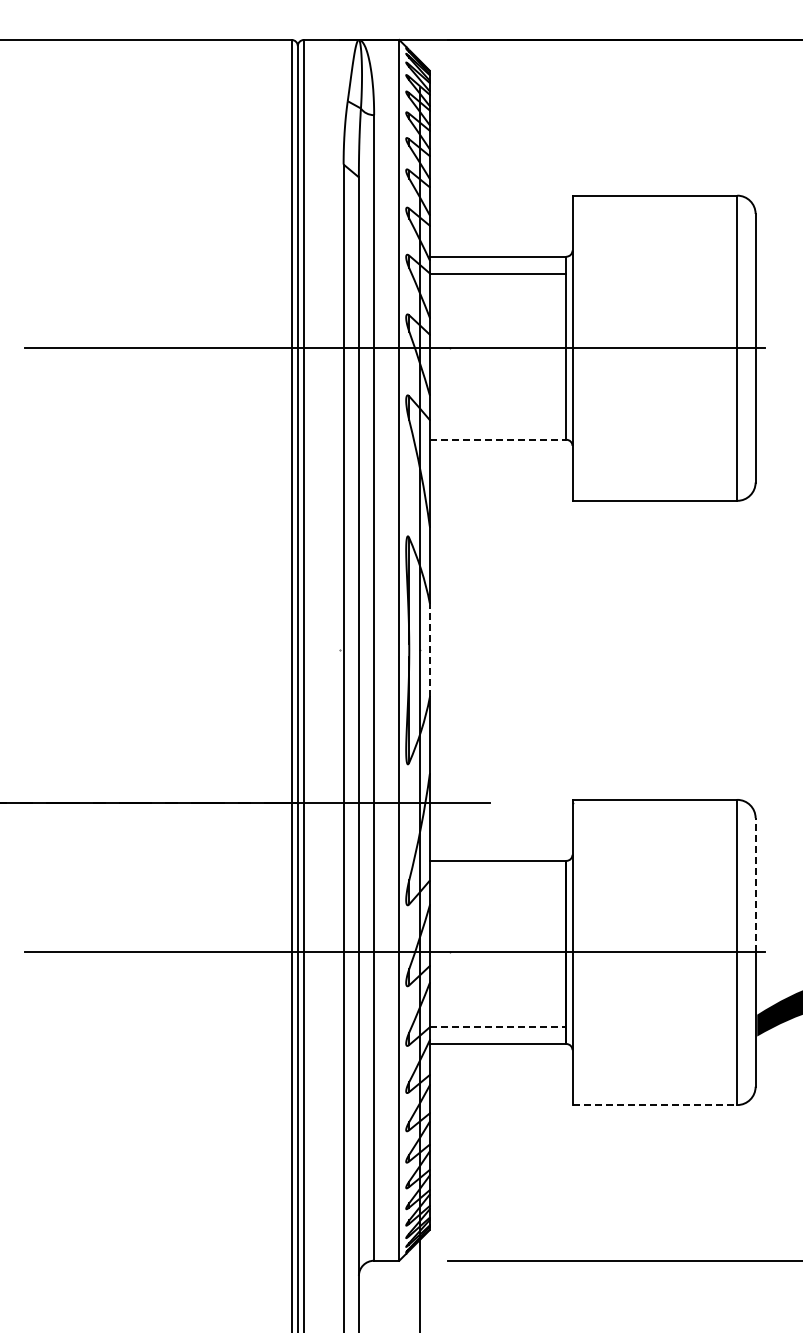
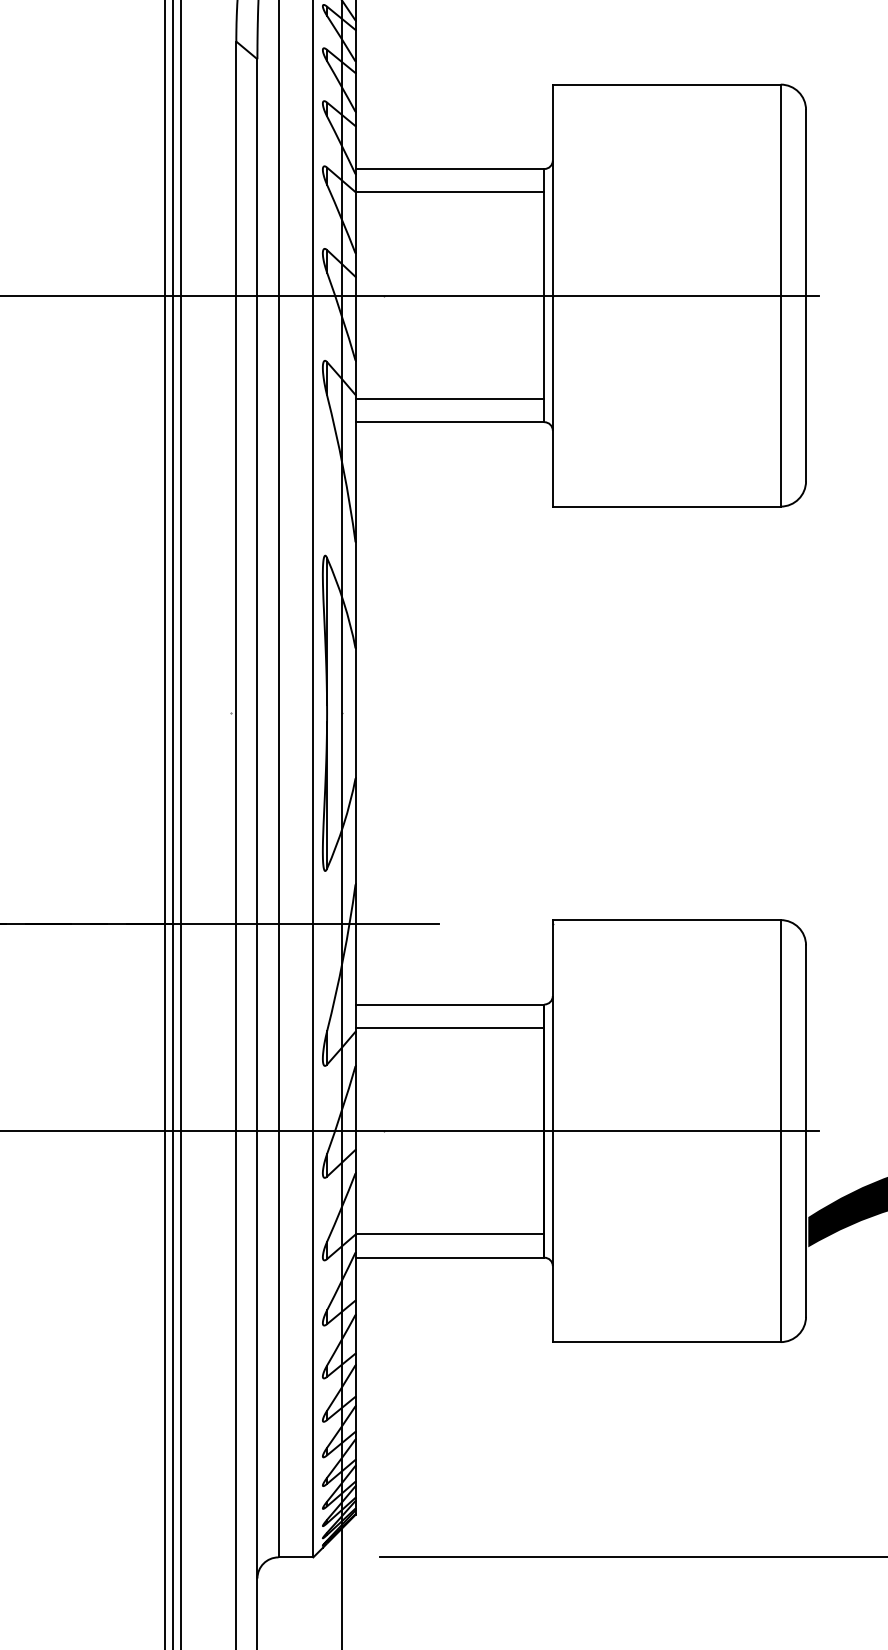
line: (497, 422) -> (449, 398), added
line: (498, 439) -> (450, 421), dashed -> solid
line: (429, 650) -> (355, 713), dashed -> solid
line: (497, 877) -> (449, 1027), added
line: (755, 884) -> (805, 1037), dashed -> solid
line: (498, 1027) -> (450, 1234), dashed -> solid
line: (655, 1105) -> (667, 1342), dashed -> solid

